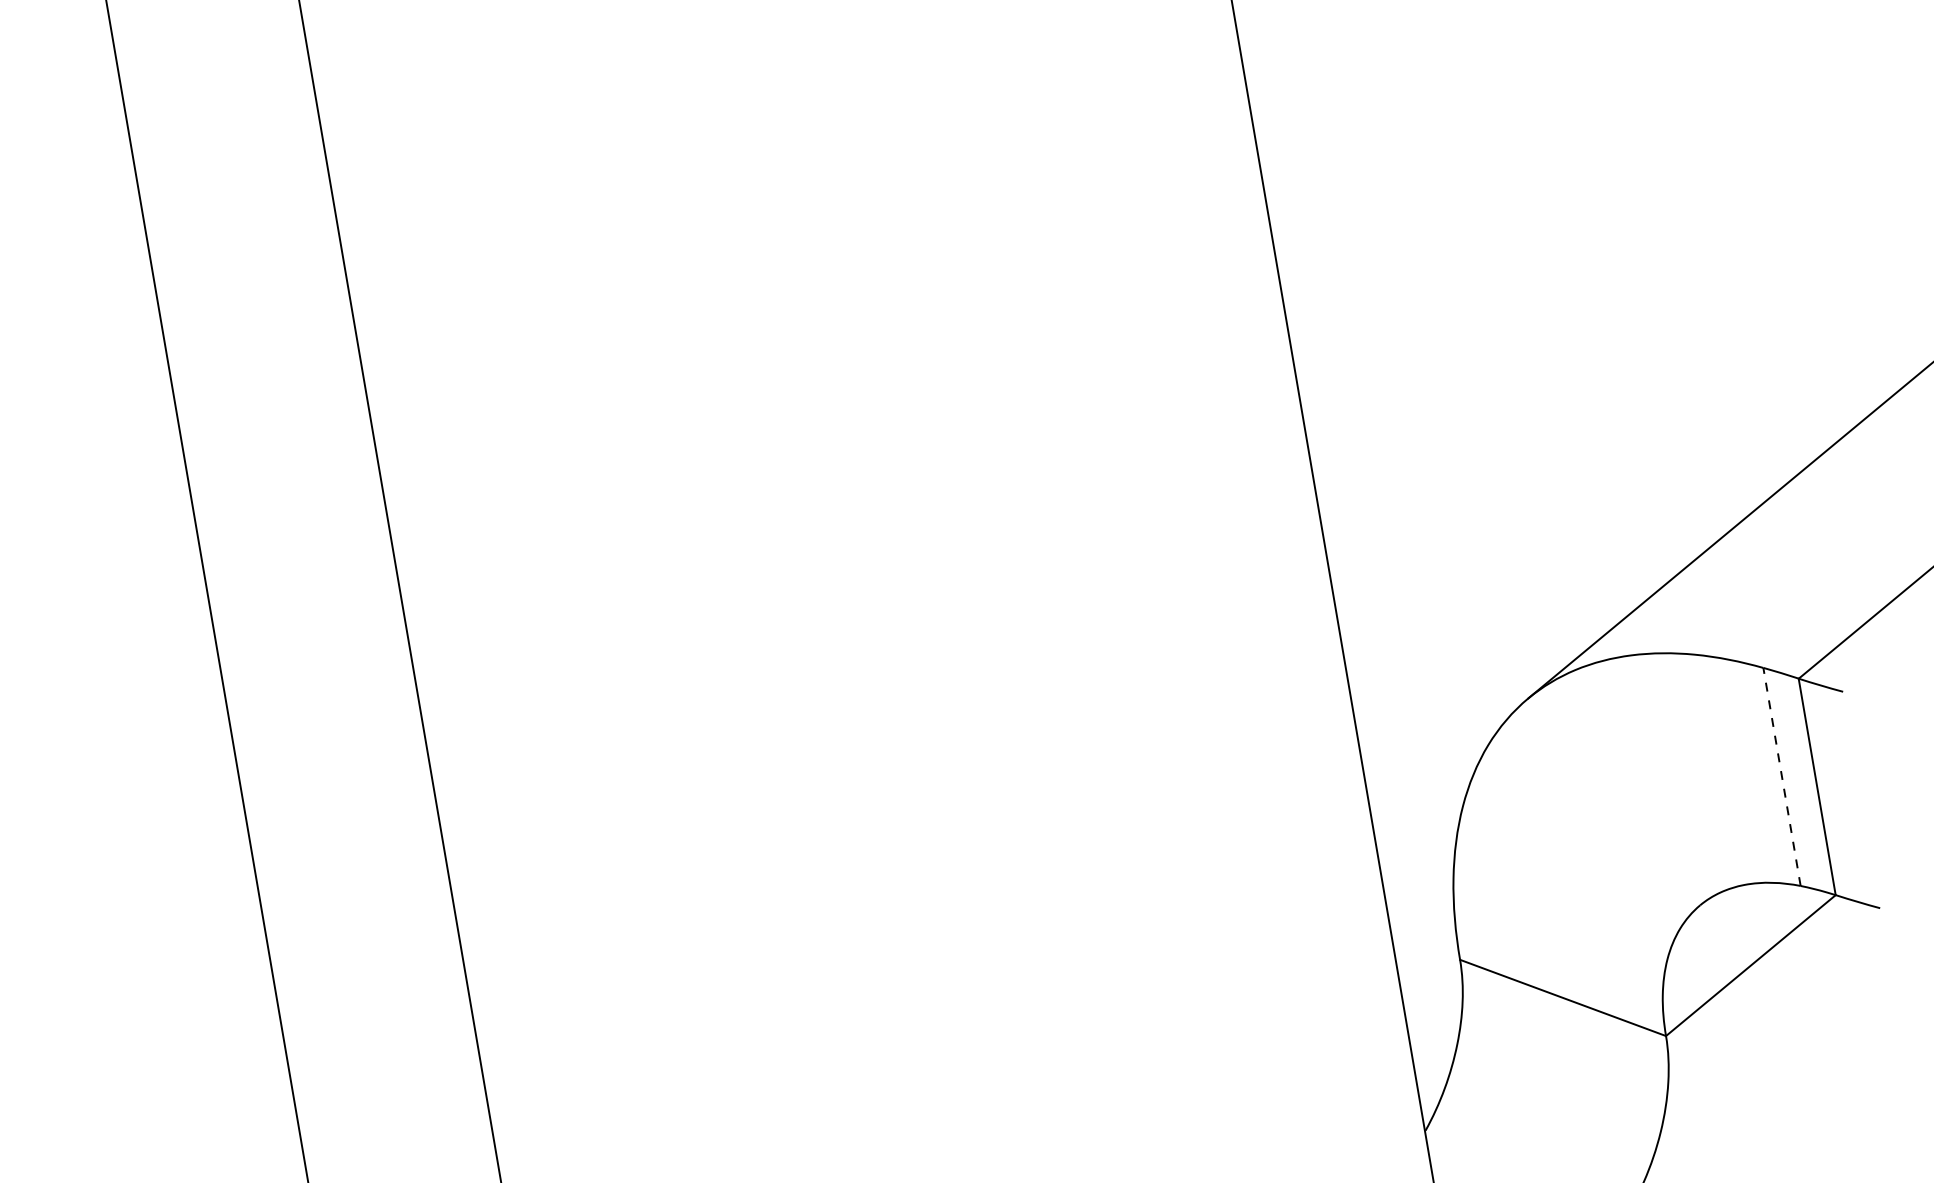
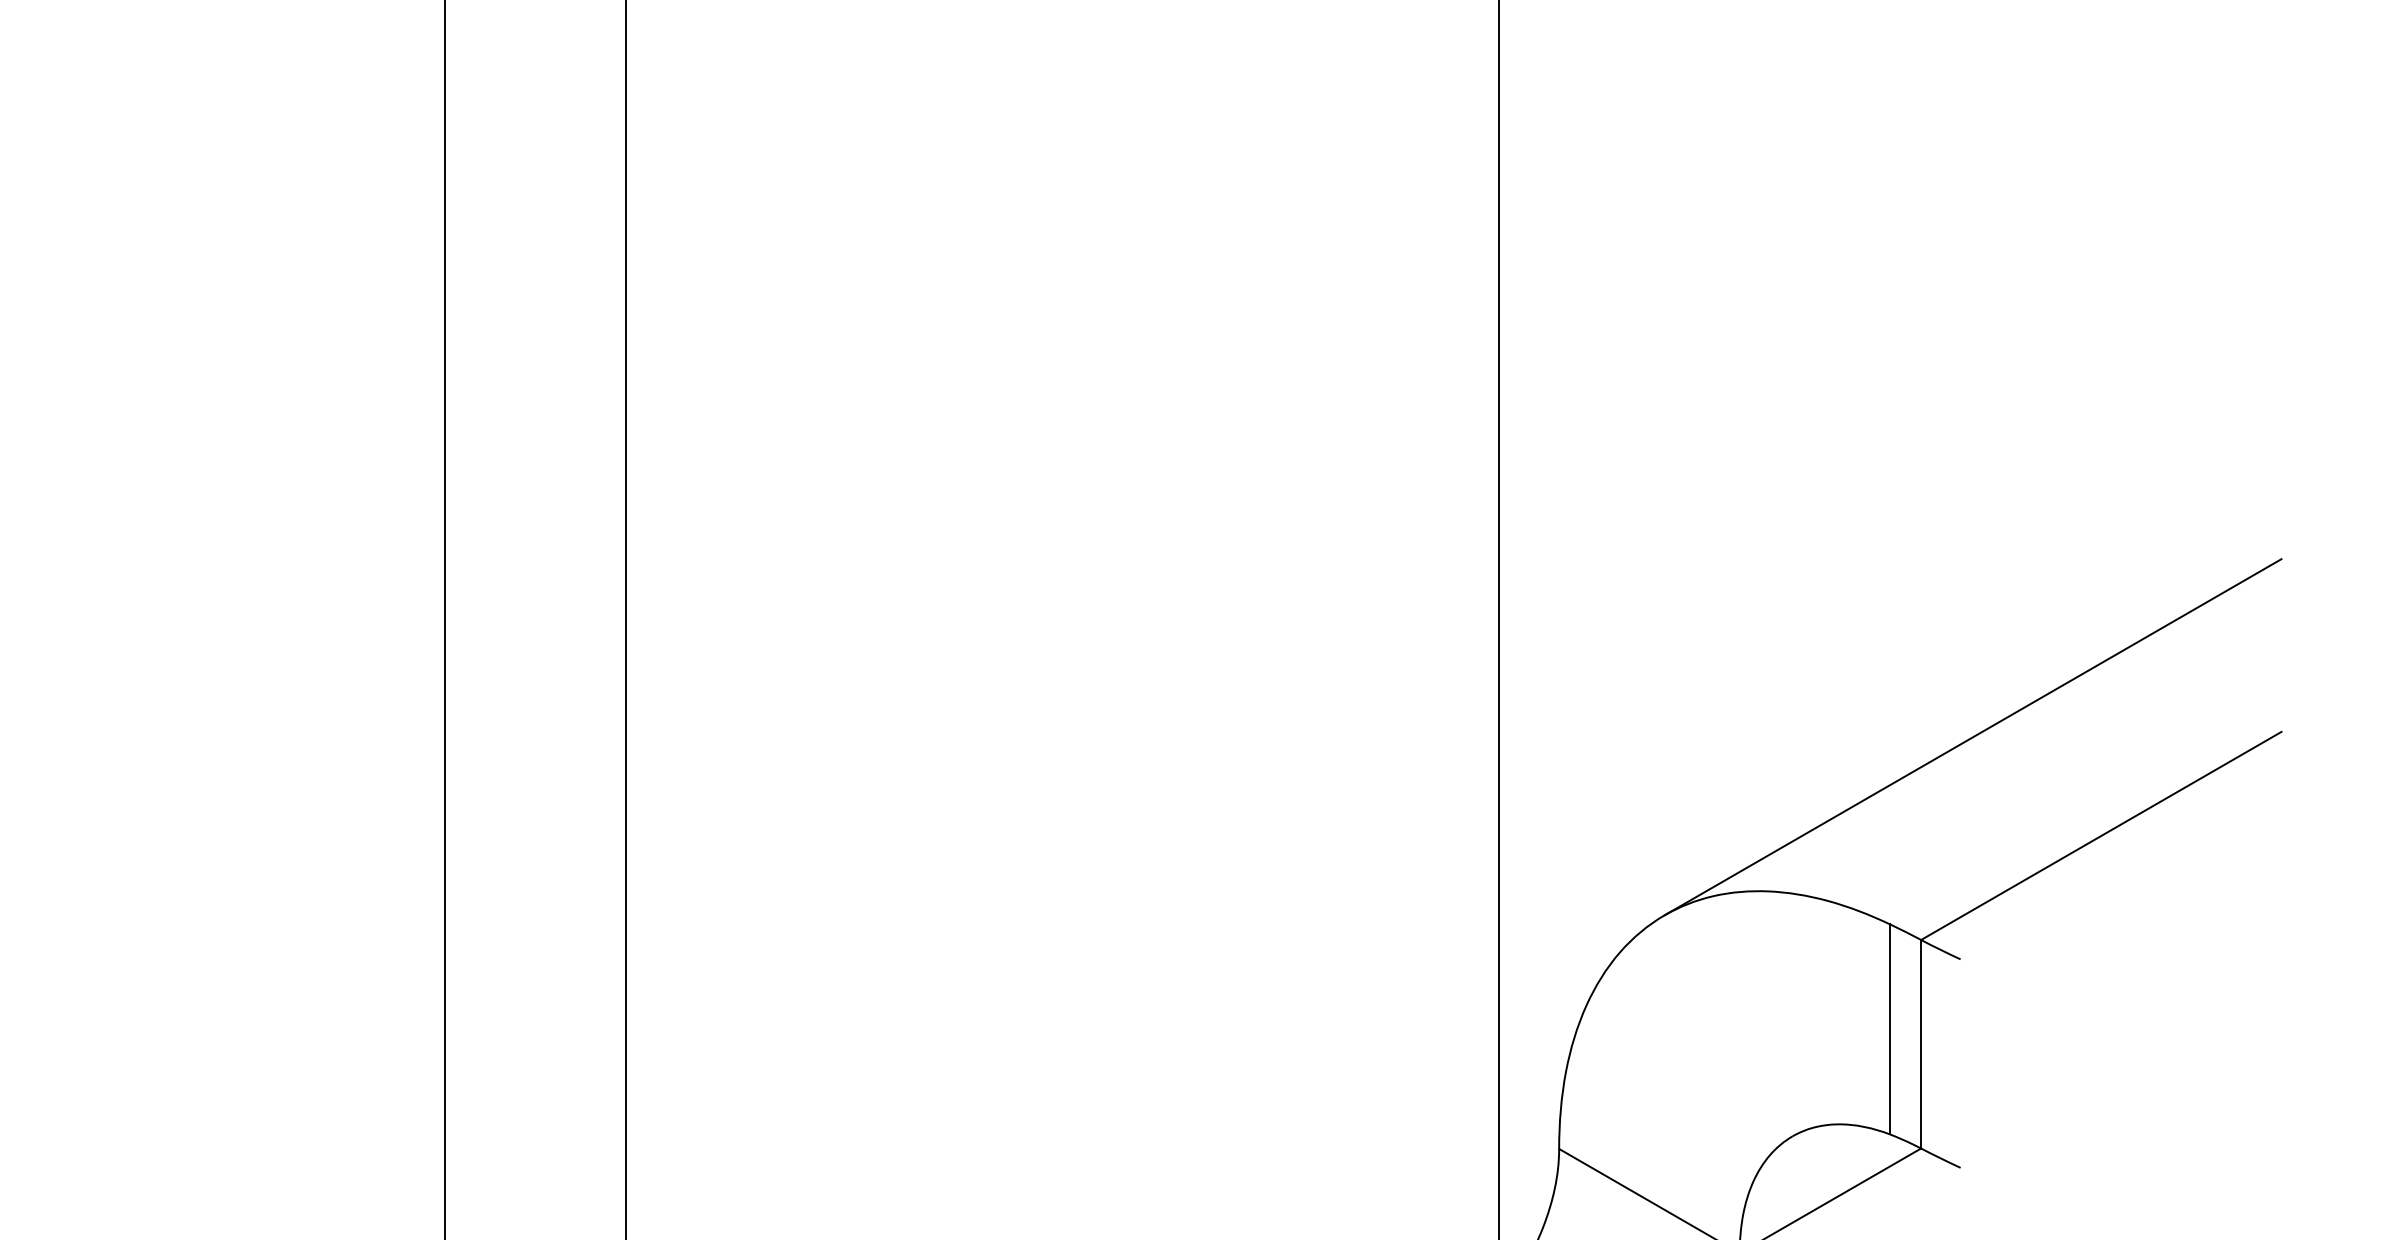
line: (1781, 776) -> (1889, 1028), dashed -> solid

